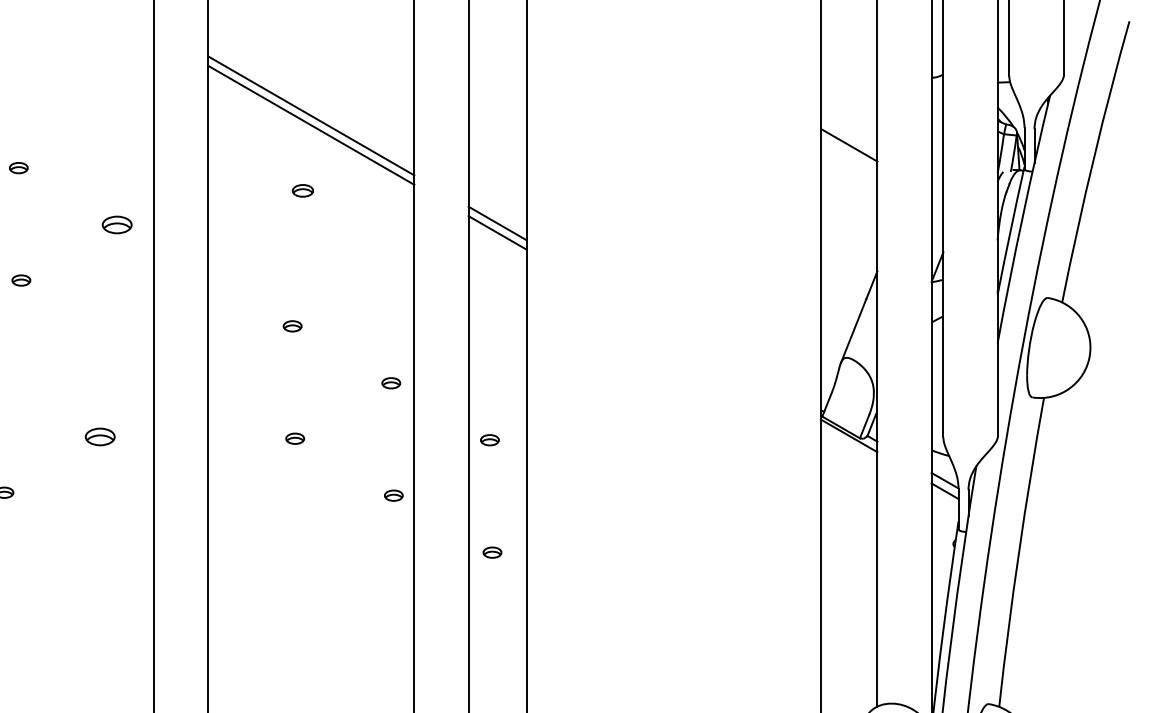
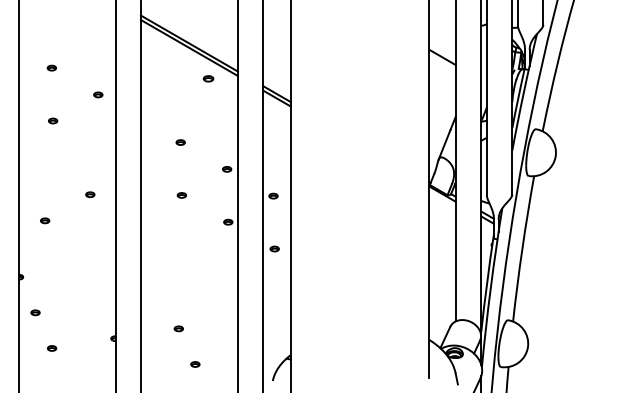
part: (302, 190) -> (208, 78), moved
part: (117, 224) -> (98, 94), size x0.62
part: (100, 436) -> (90, 194), size x0.62

